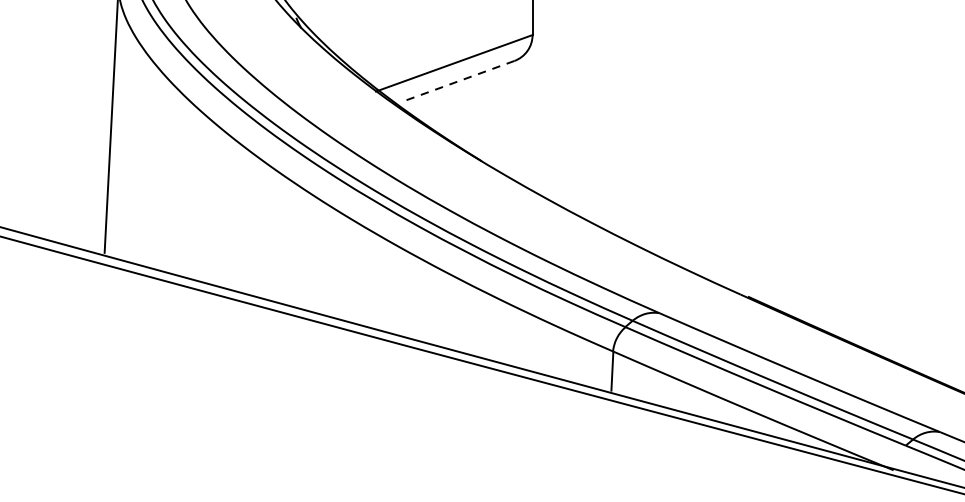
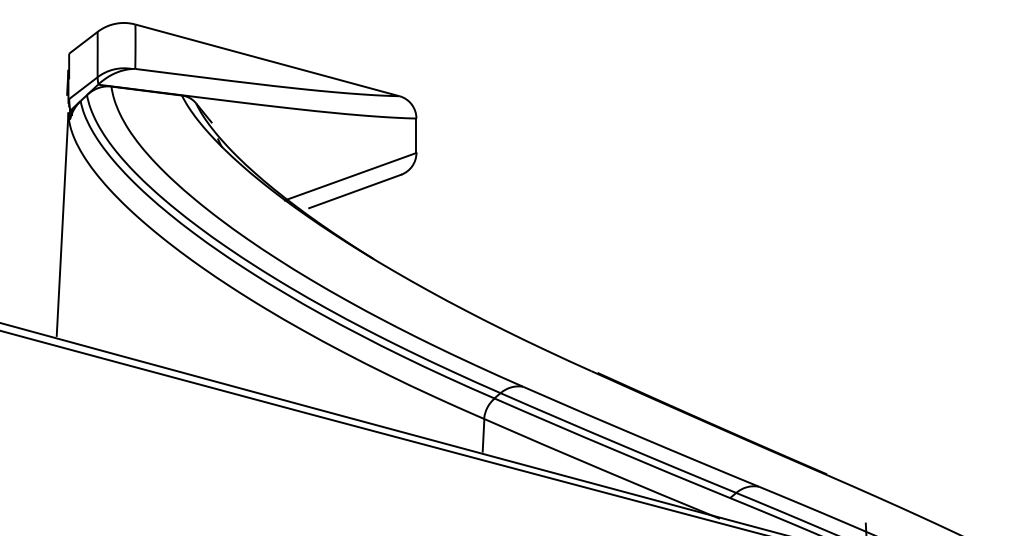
line: (460, 80) -> (355, 191), dashed -> solid

